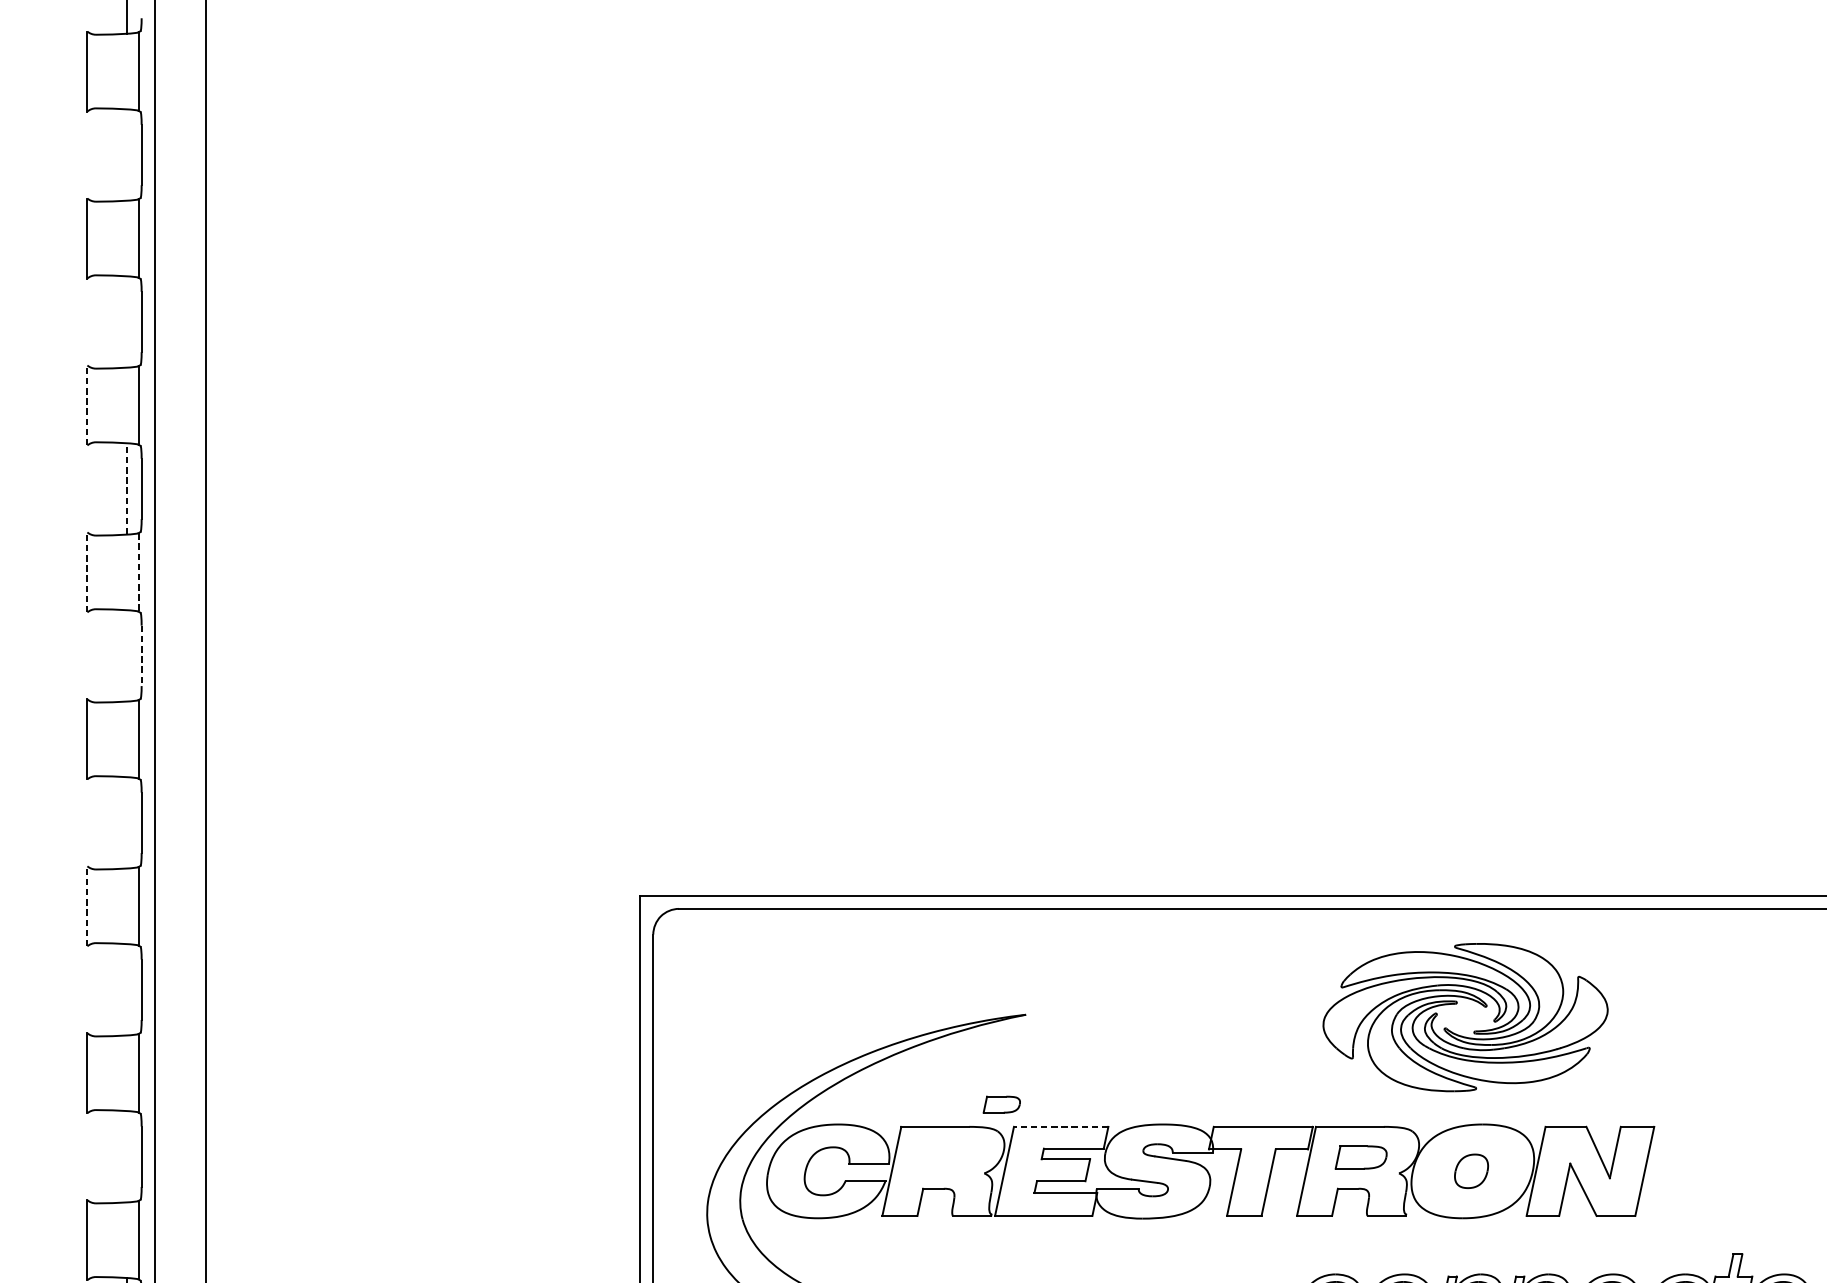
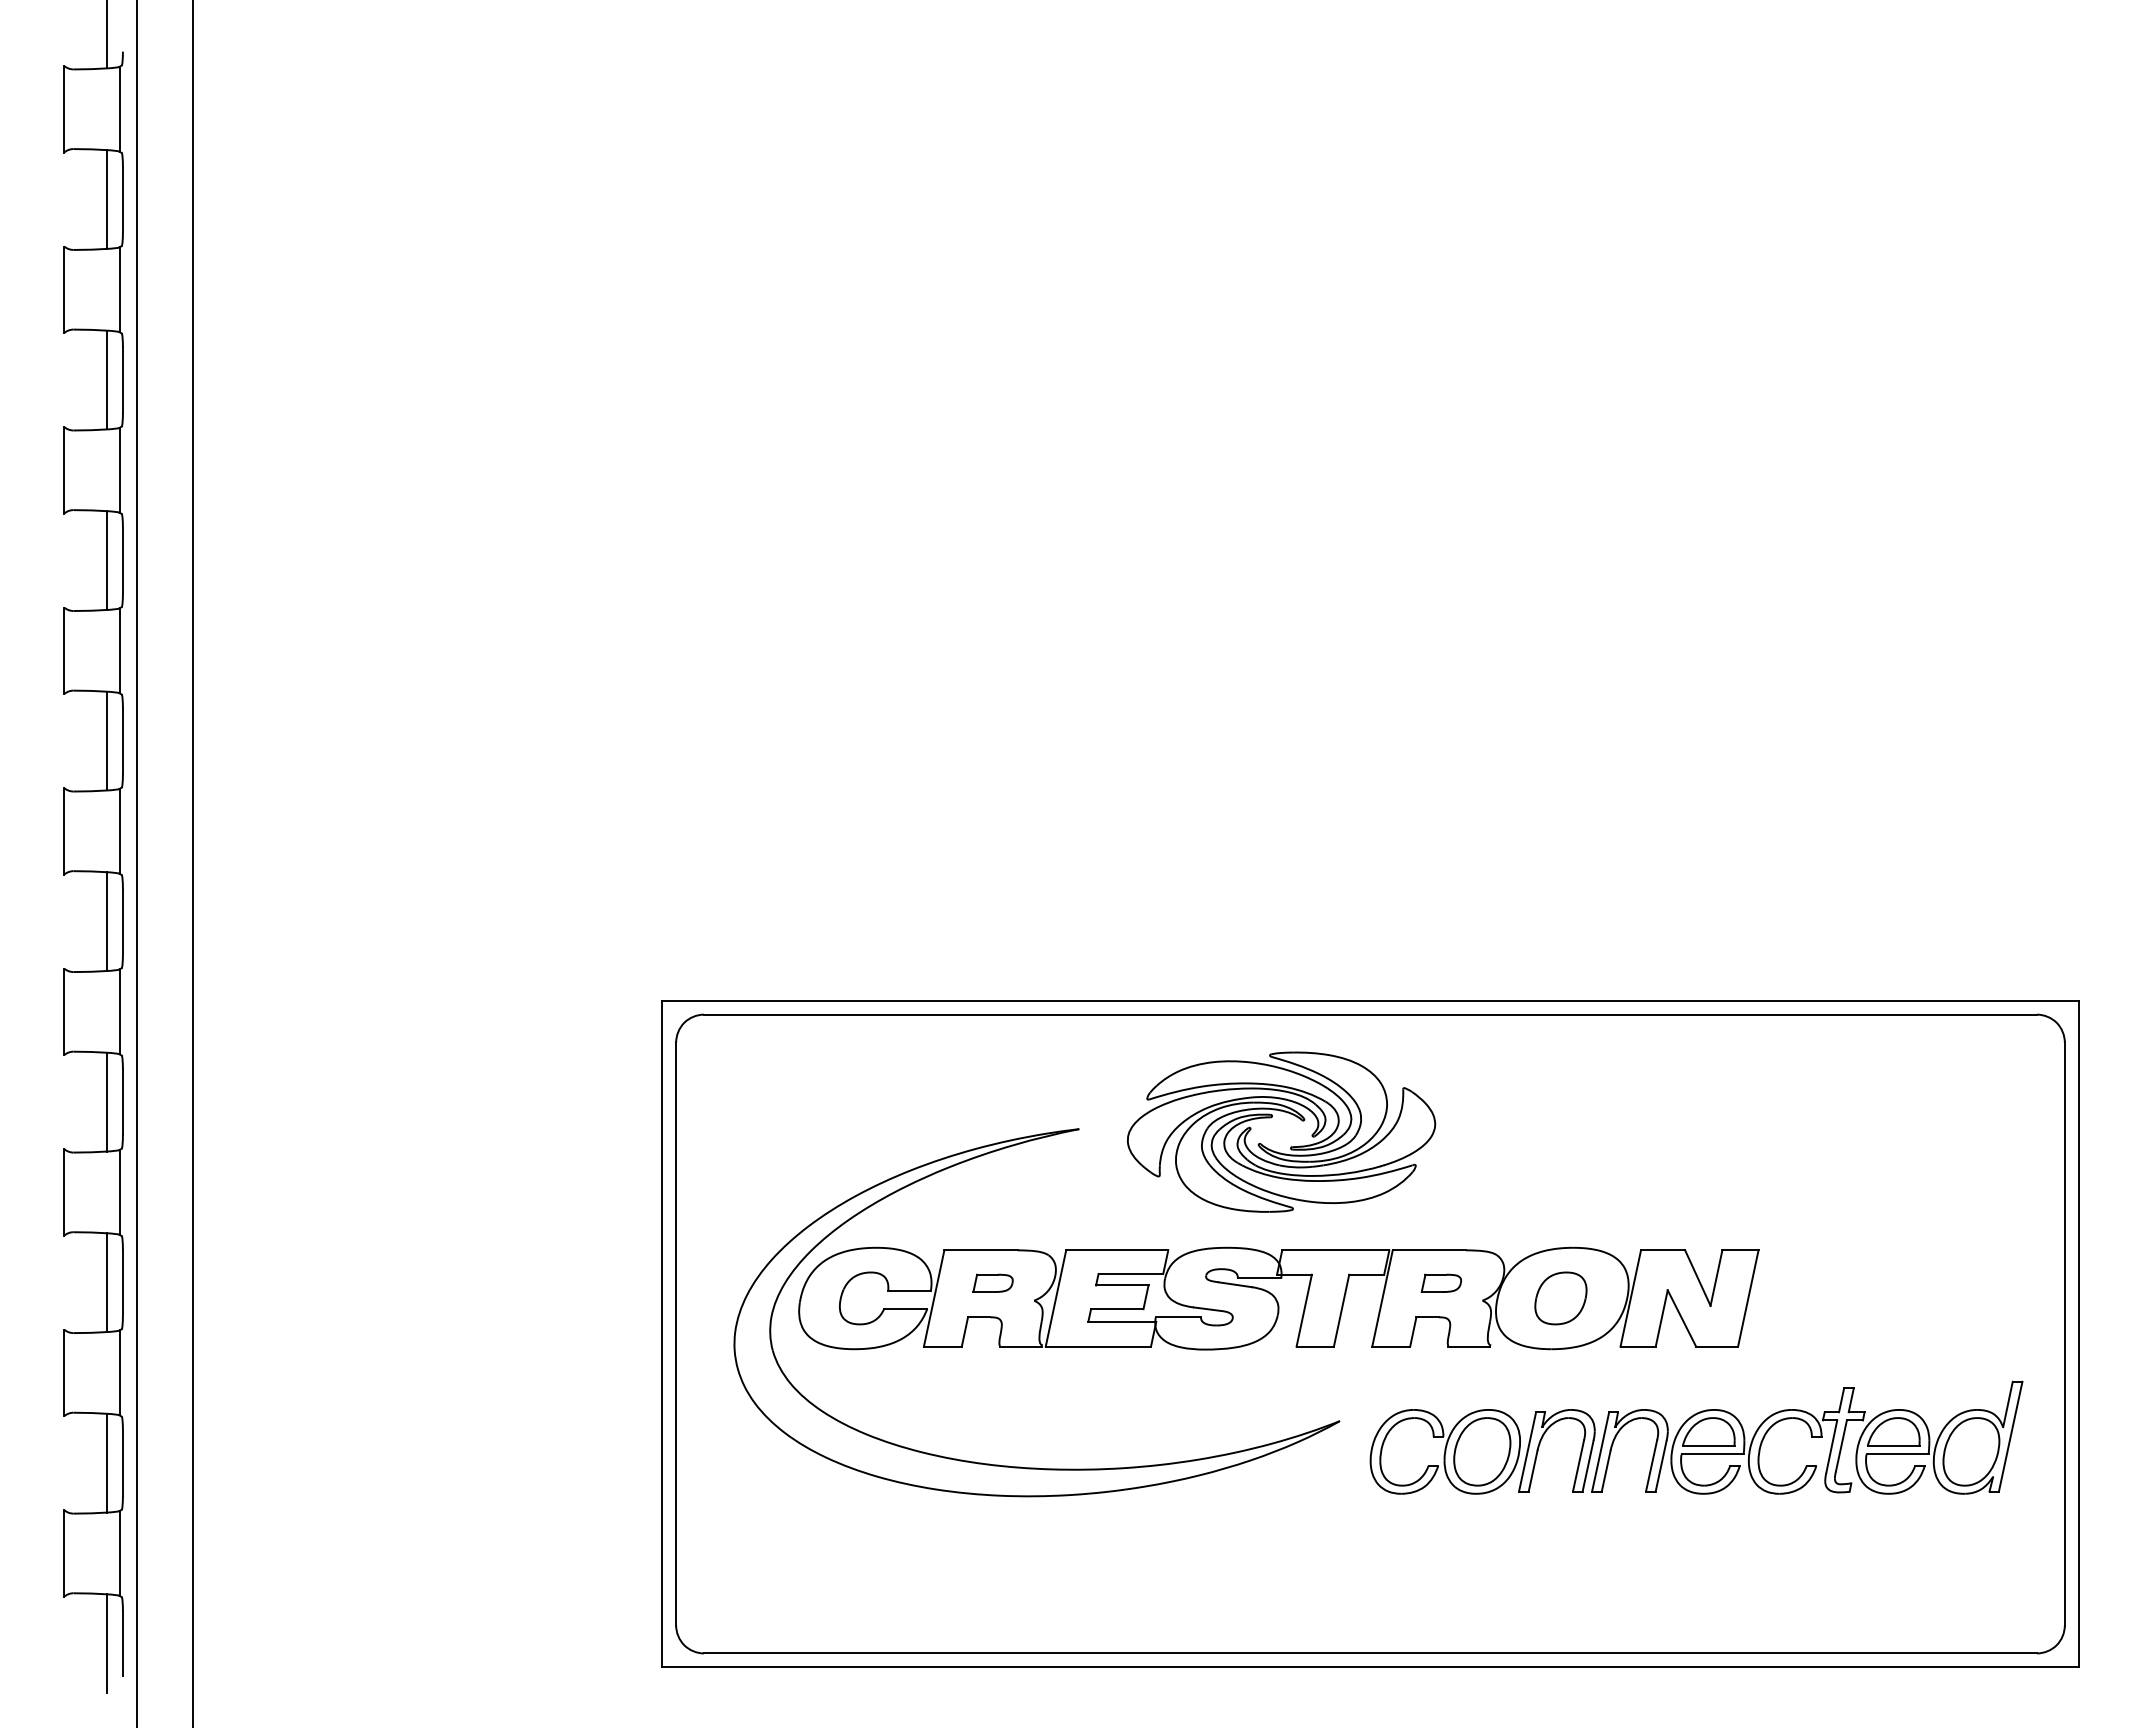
line: (127, 155) -> (107, 199), added
line: (127, 321) -> (107, 379), added
line: (87, 404) -> (64, 469), dashed -> solid
line: (127, 488) -> (107, 560), dashed -> solid
line: (87, 572) -> (64, 650), dashed -> solid
line: (138, 573) -> (119, 651), dashed -> solid
line: (127, 655) -> (107, 740), added
line: (141, 656) -> (122, 741), dashed -> solid
line: (127, 822) -> (107, 921), added
line: (87, 905) -> (64, 1011), dashed -> solid
line: (127, 989) -> (107, 1101), added
part: (1456, 1004) -> (1271, 1118), moved
part: (1001, 1103) -> (992, 1282), moved
line: (1060, 1126) -> (1116, 1250), dashed -> solid
line: (127, 1156) -> (107, 1282), added
part: (1360, 1156) -> (1440, 1282), size x0.71
part: (1471, 1171) -> (1560, 1298), size x1.43

